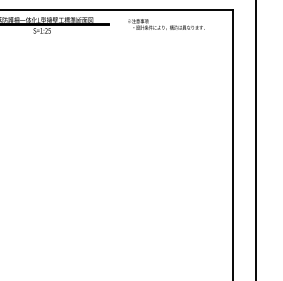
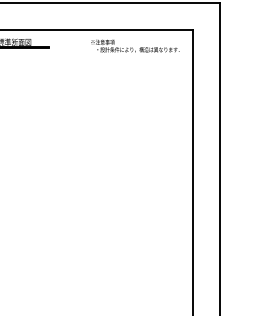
text: (166, 24) -> (135, 46), moved

